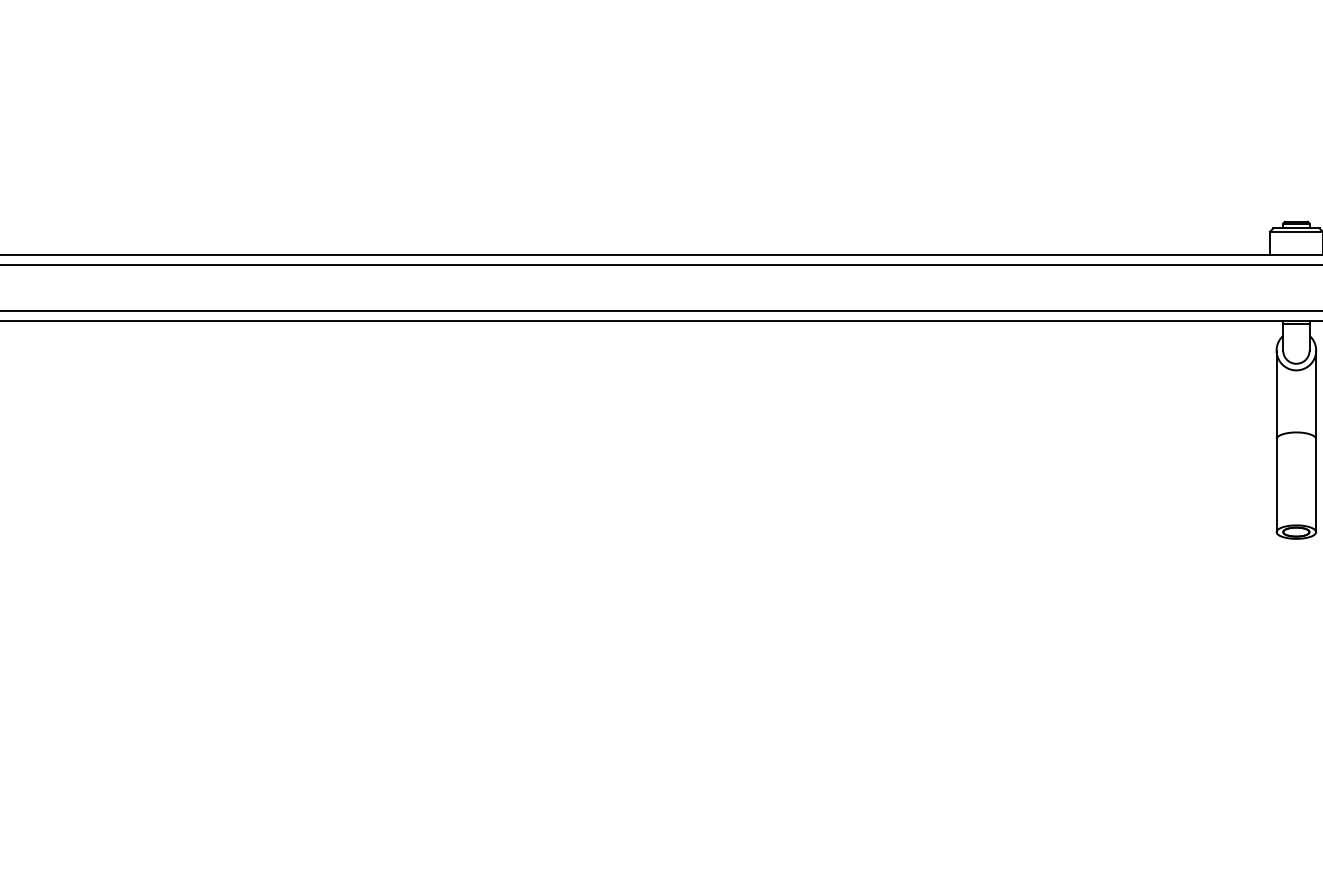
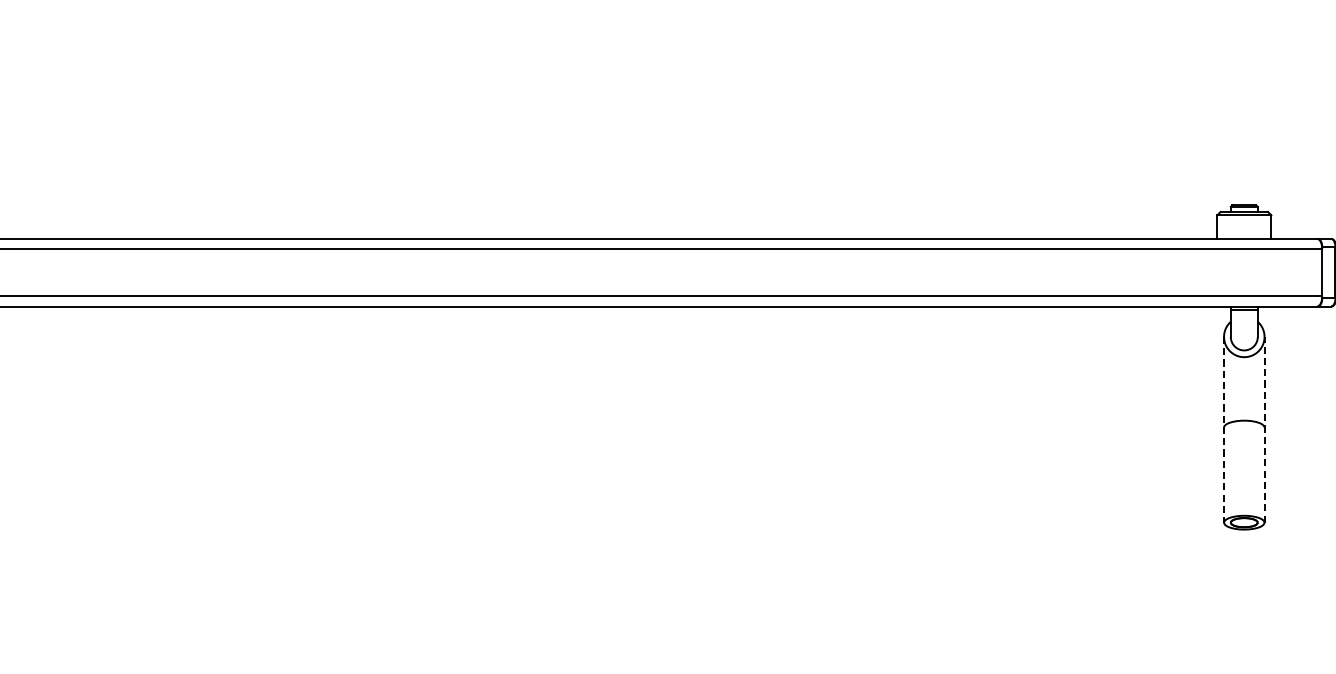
line: (1276, 441) -> (1223, 429), solid -> dashed
line: (1316, 441) -> (1264, 429), solid -> dashed

